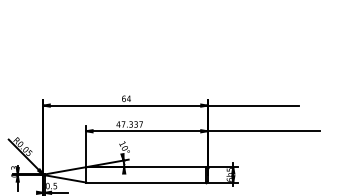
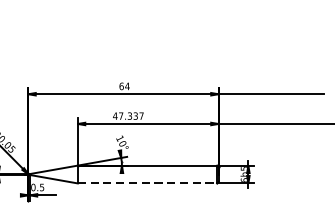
line: (146, 182) -> (147, 183), solid -> dashed

